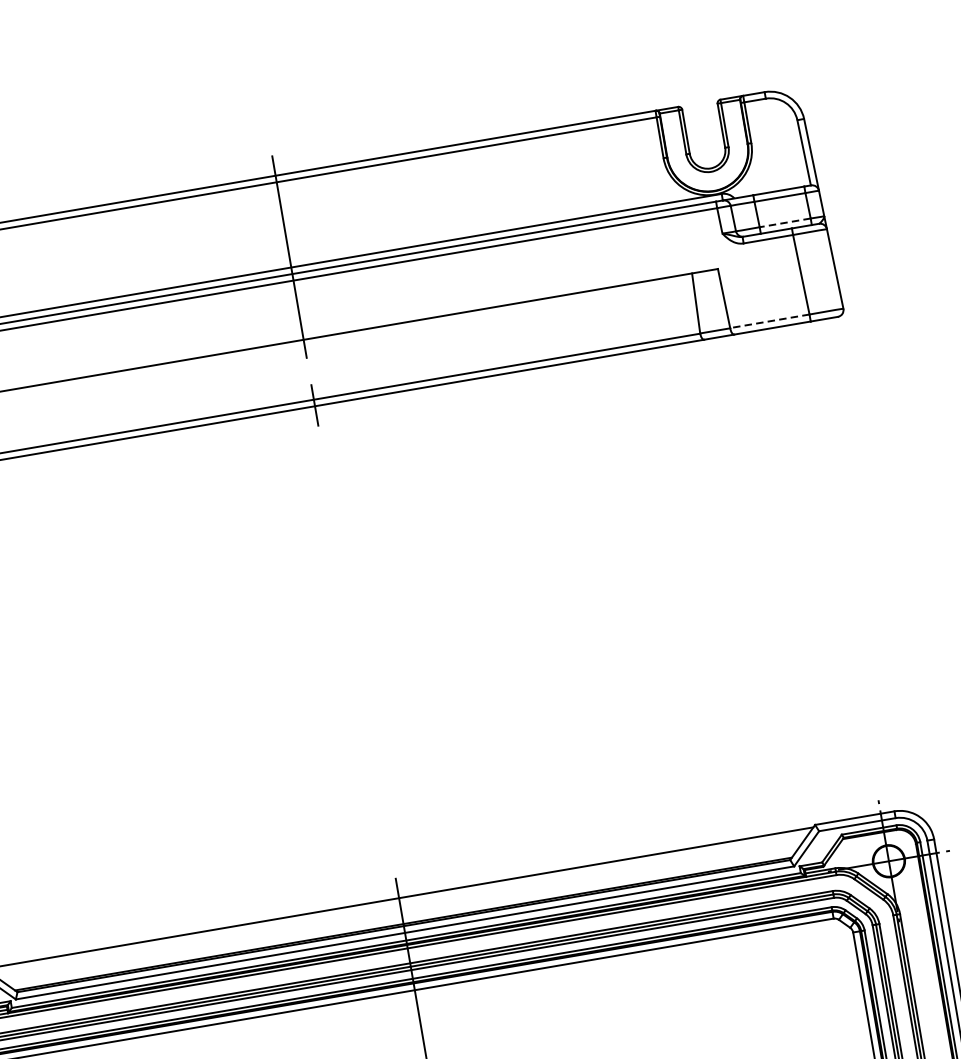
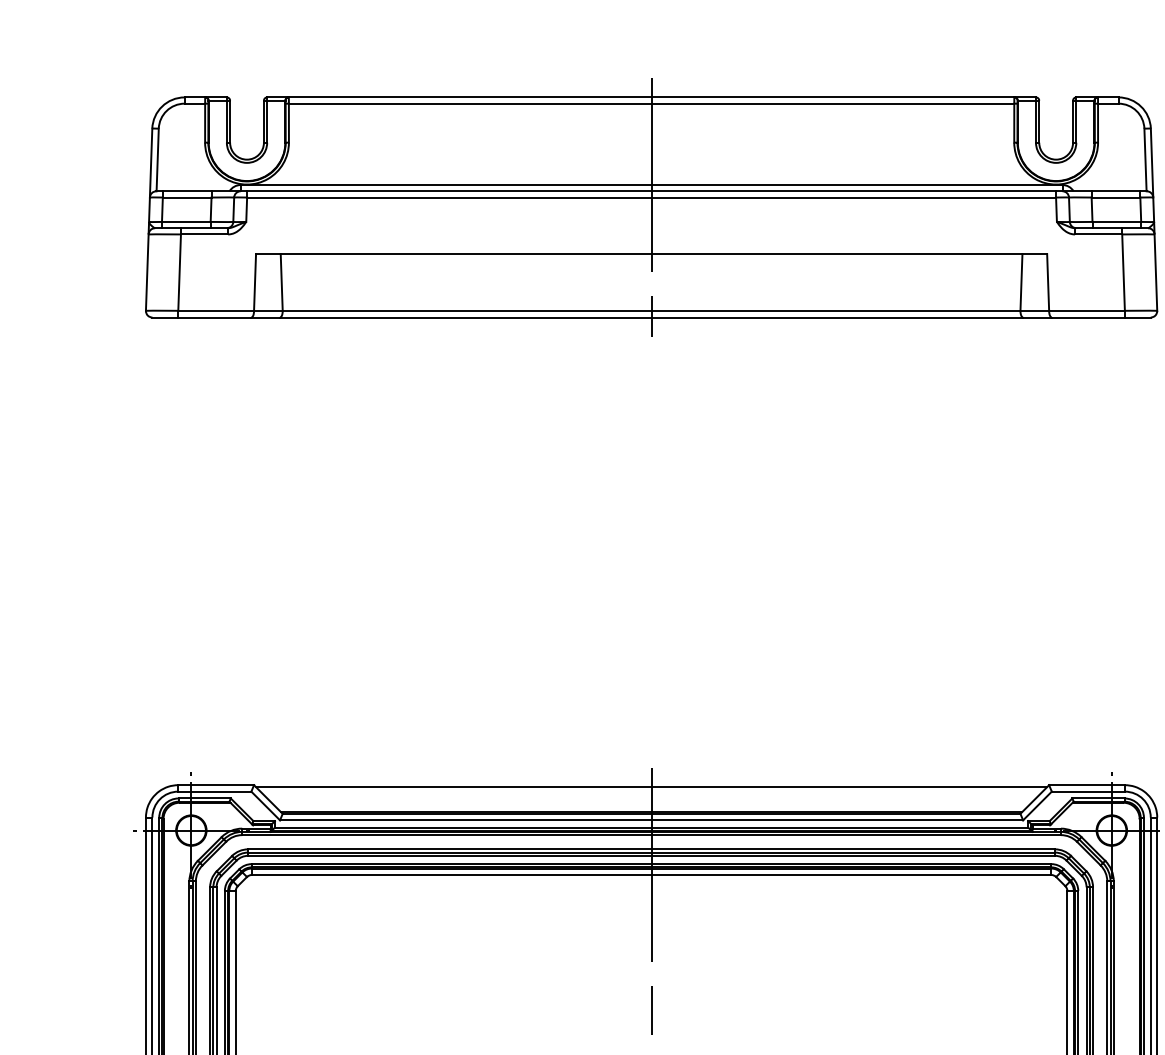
line: (784, 222) -> (1116, 221), dashed -> solid
line: (770, 320) -> (1087, 310), dashed -> solid

